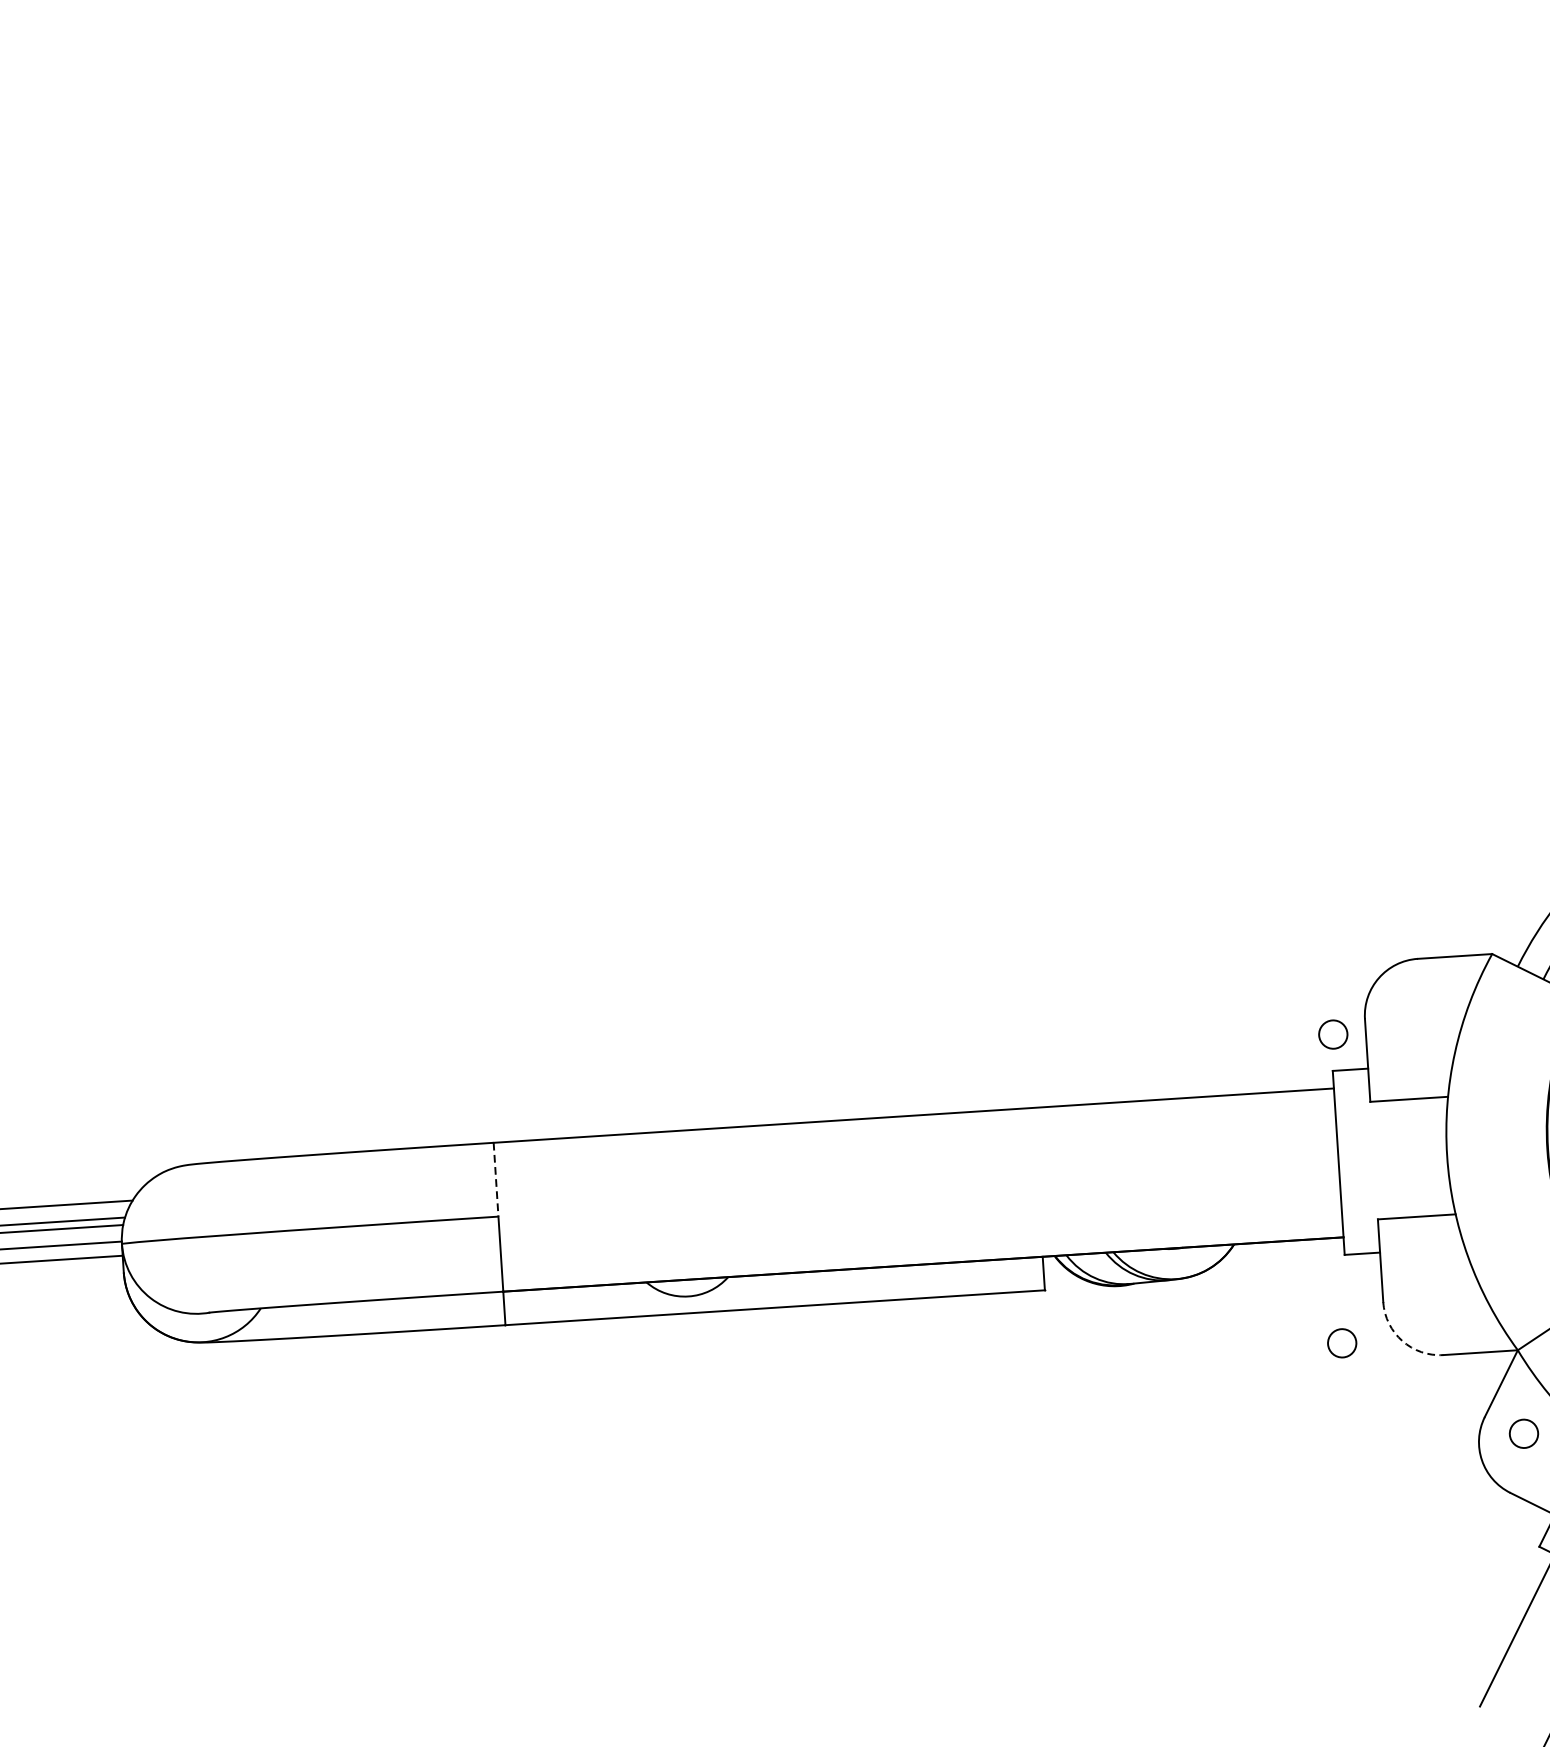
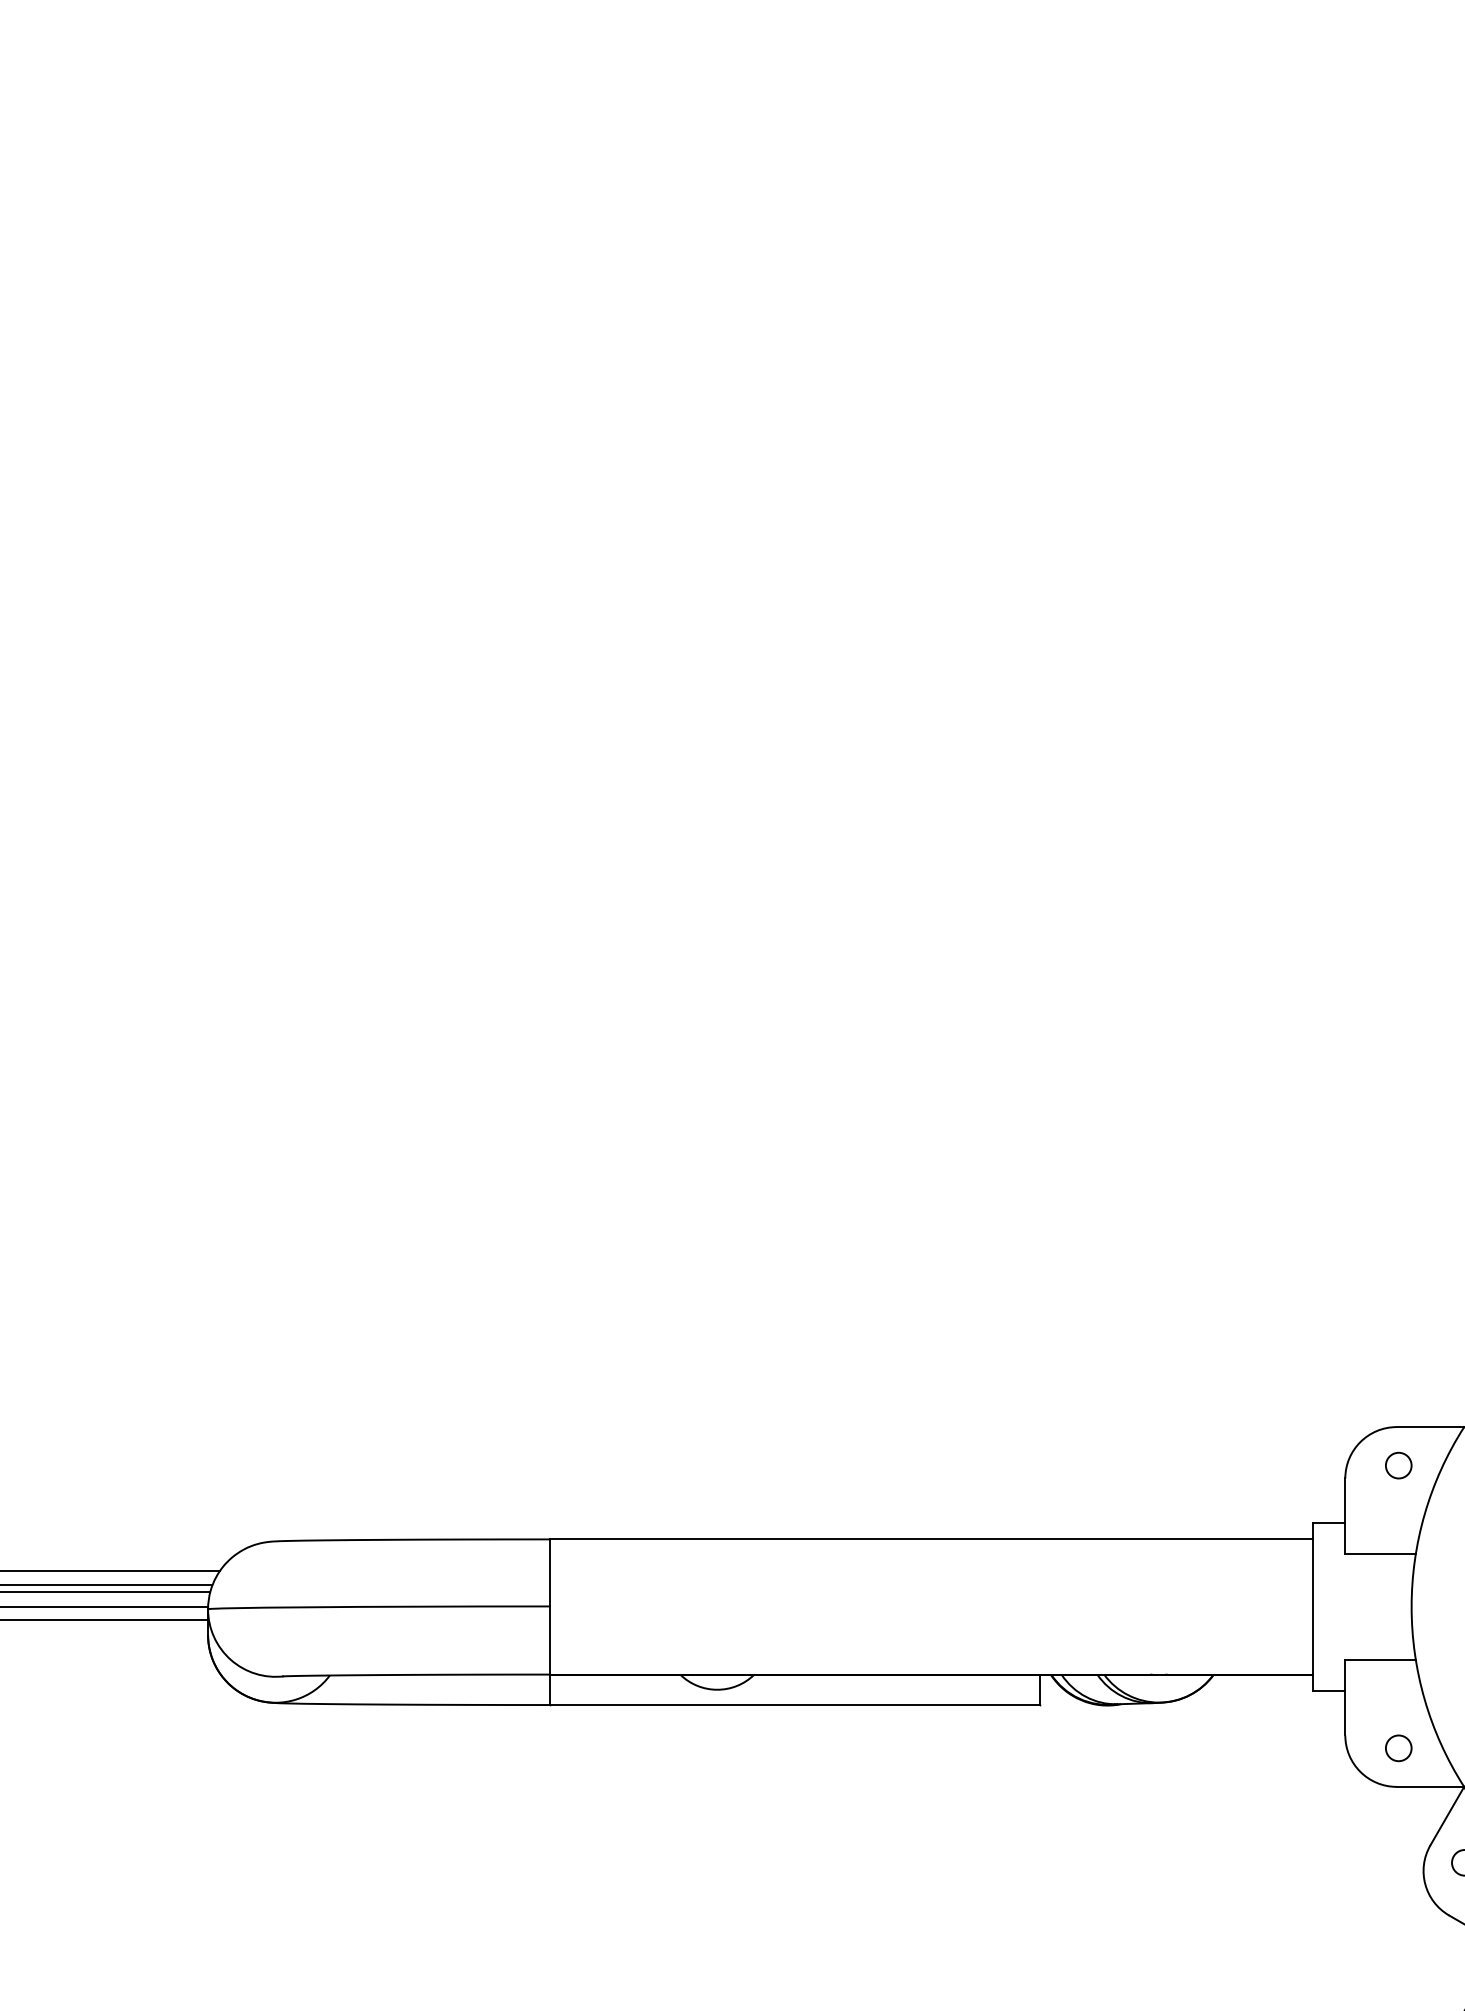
circle: (1333, 1034) -> (1398, 1465), moved
line: (496, 1179) -> (550, 1572), dashed -> solid
arc: (1402, 1340) -> (1360, 1771), dashed -> solid
circle: (1341, 1343) -> (1398, 1748), moved

